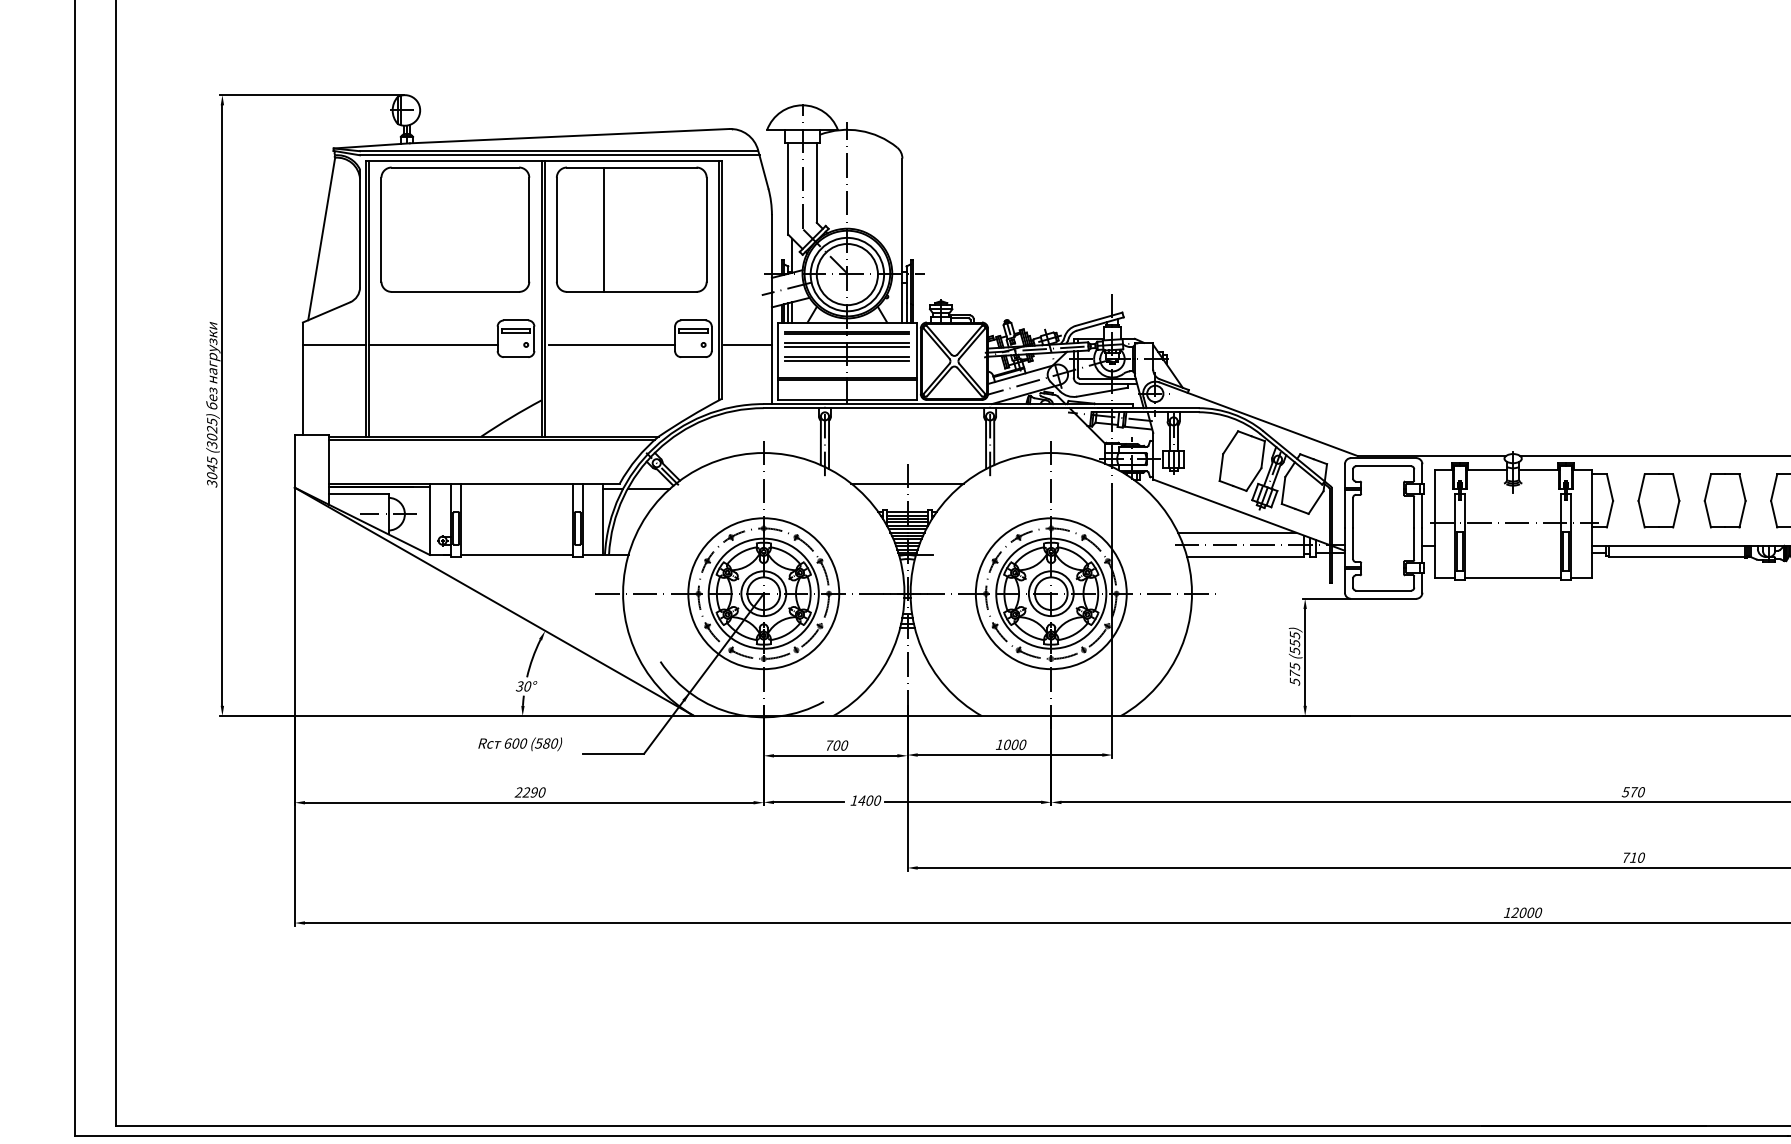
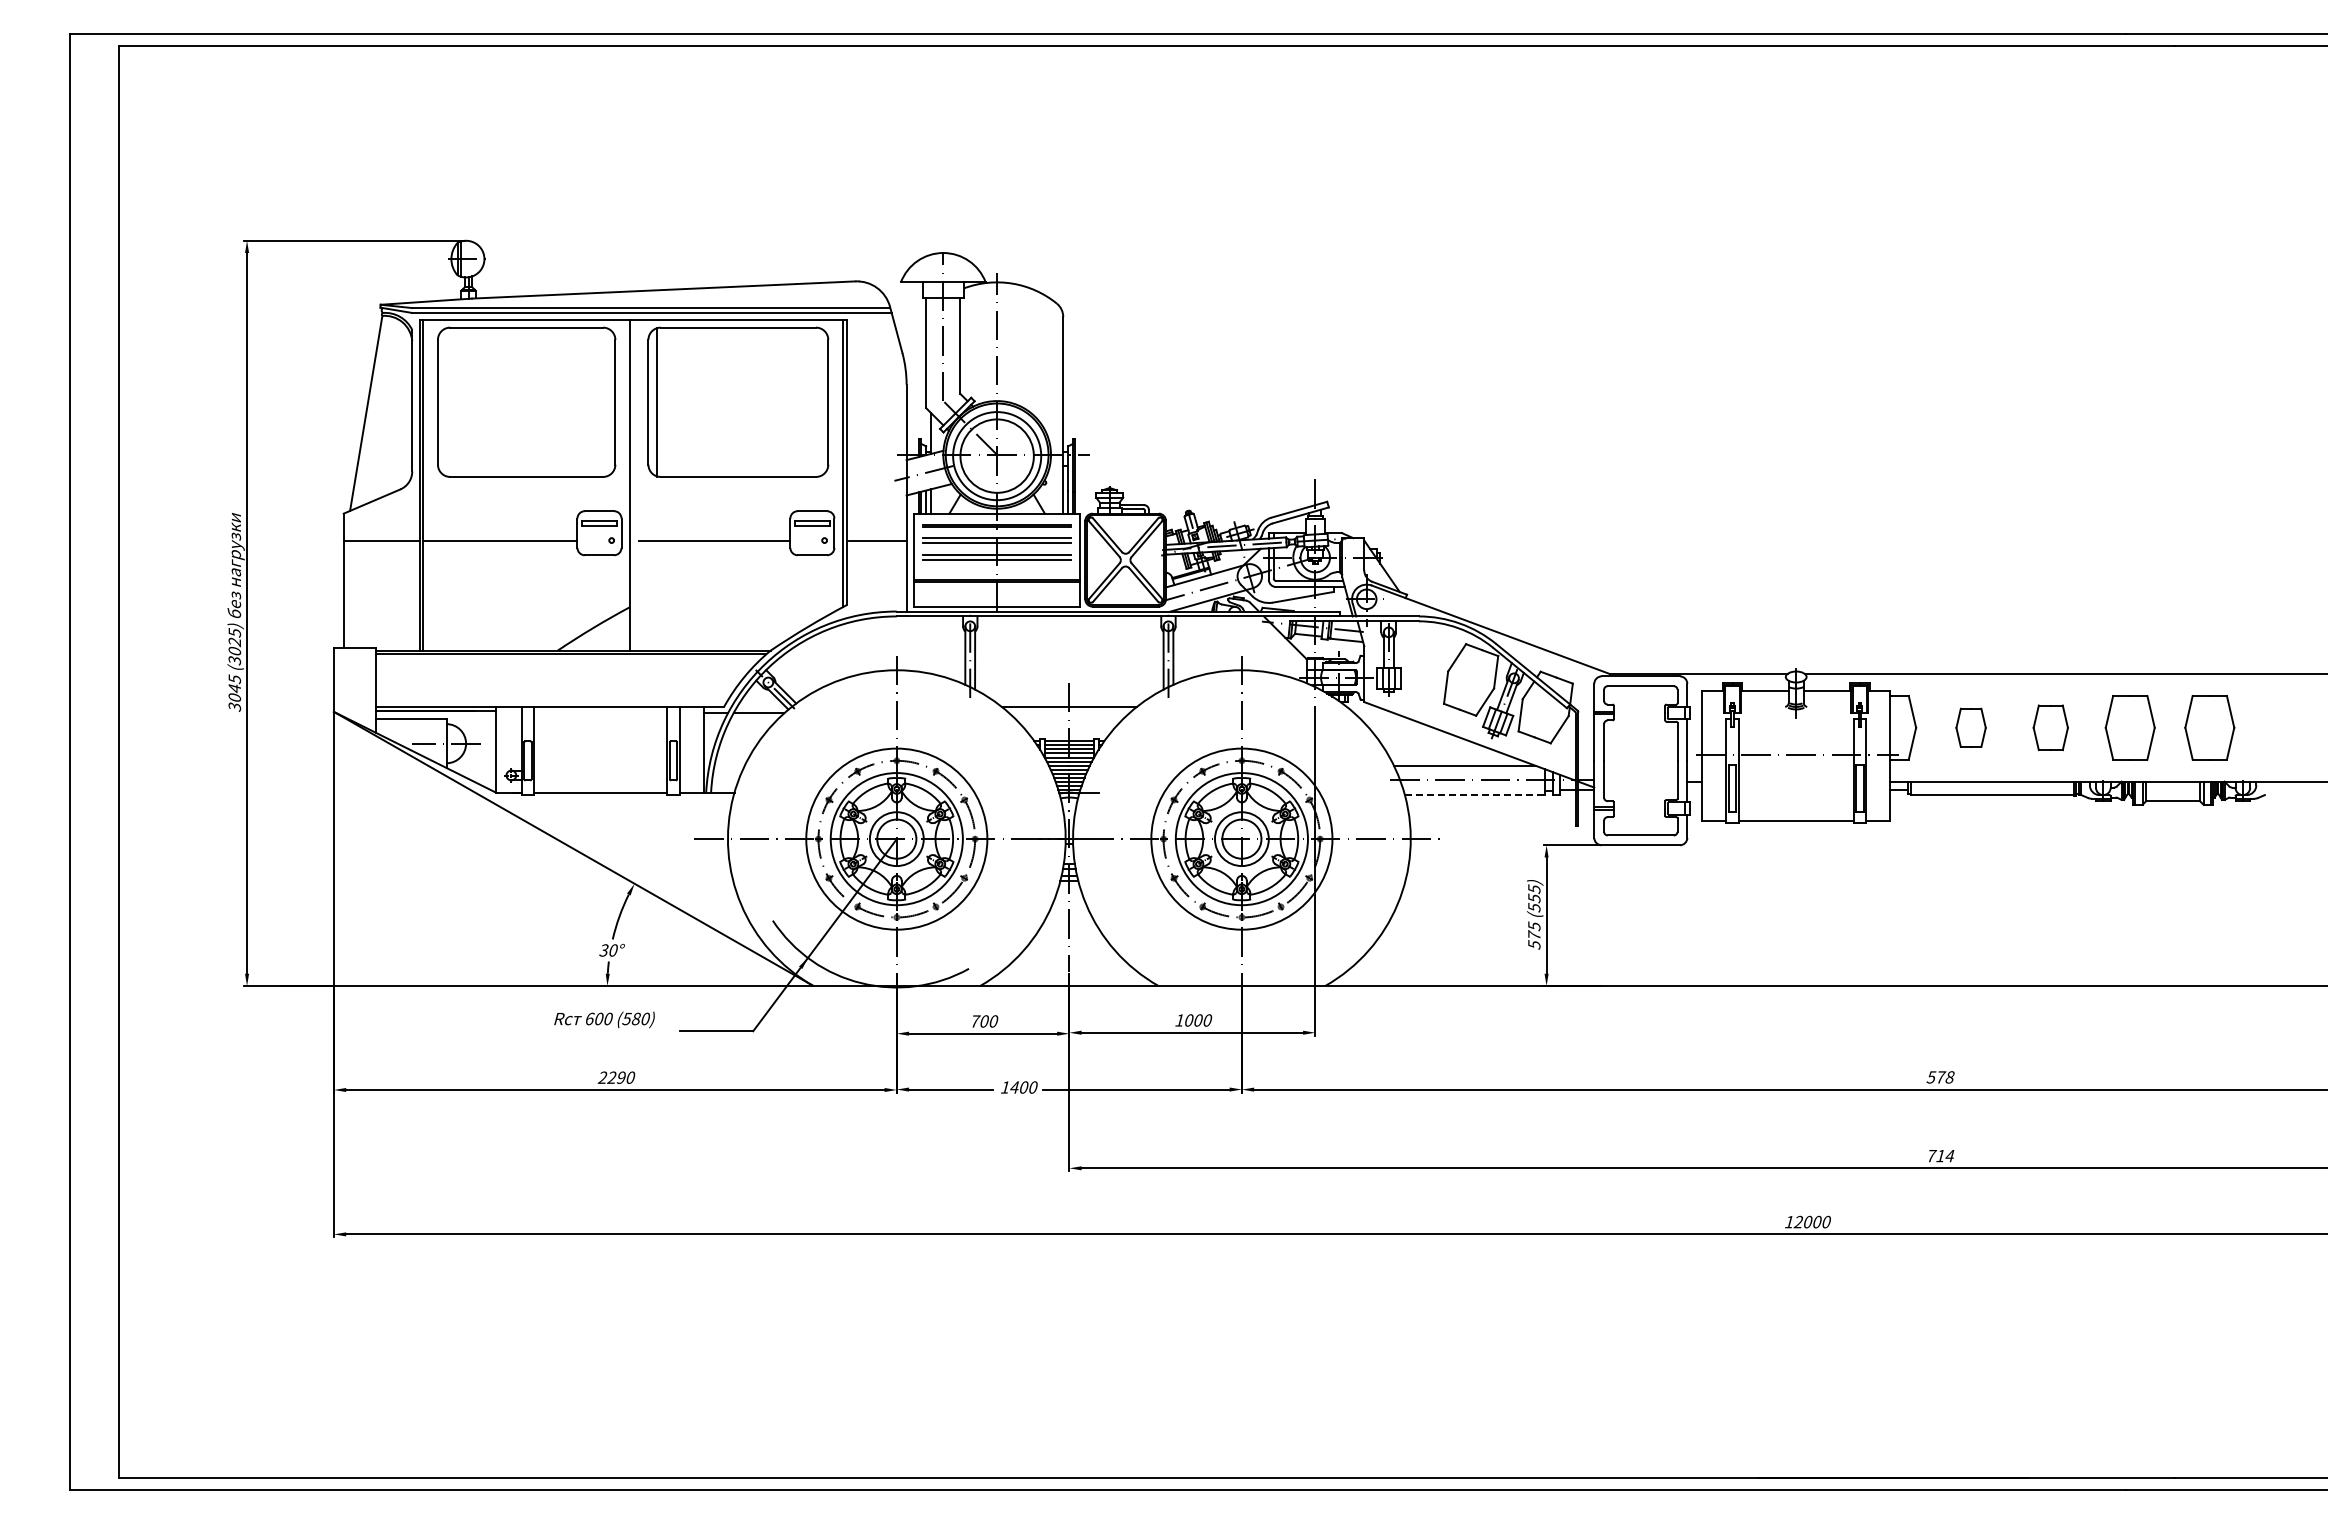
line: (603, 229) -> (656, 401), moved
line: (544, 299) -> (633, 485), removed
part: (1658, 500) -> (1970, 727), size x0.6
part: (1725, 500) -> (2050, 727), size x0.7
line: (1245, 557) -> (1475, 795), solid -> dashed
text: (1640, 792) -> (1949, 1077), 570 -> 578
text: (1640, 857) -> (1949, 1155), 710 -> 714

